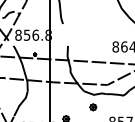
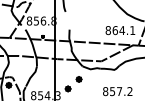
part: (92, 107) -> (78, 79), moved

